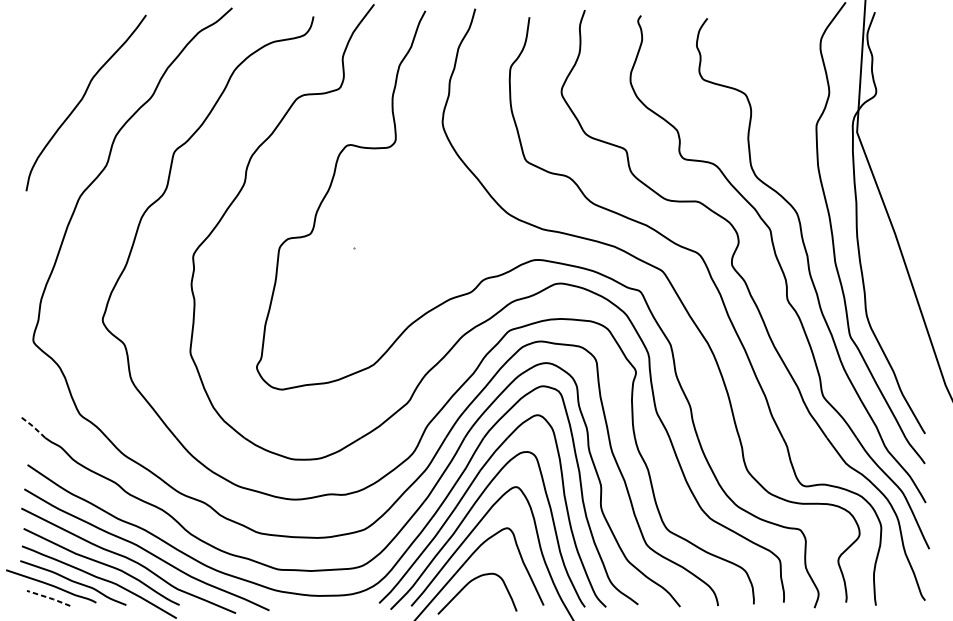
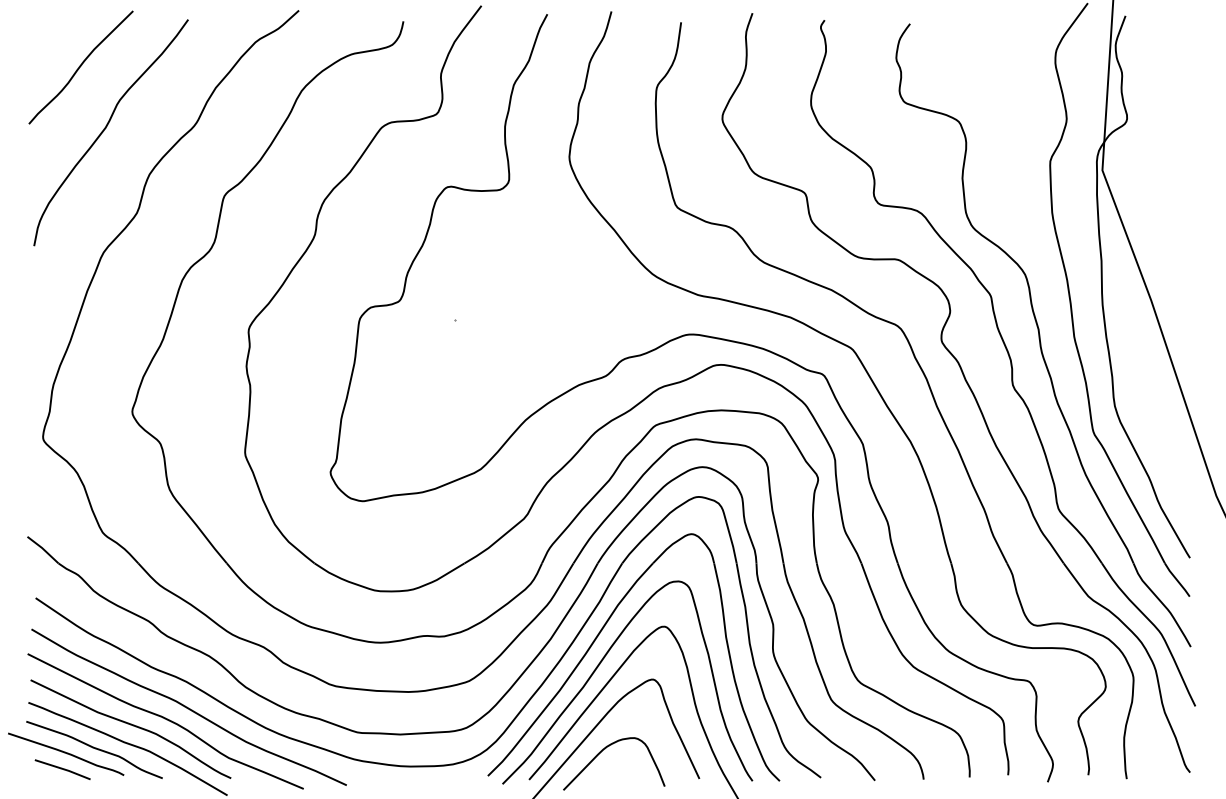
curve: (62, 52) -> (80, 67), added
line: (32, 426) -> (42, 548), dashed -> solid
line: (49, 598) -> (63, 769), dashed -> solid

